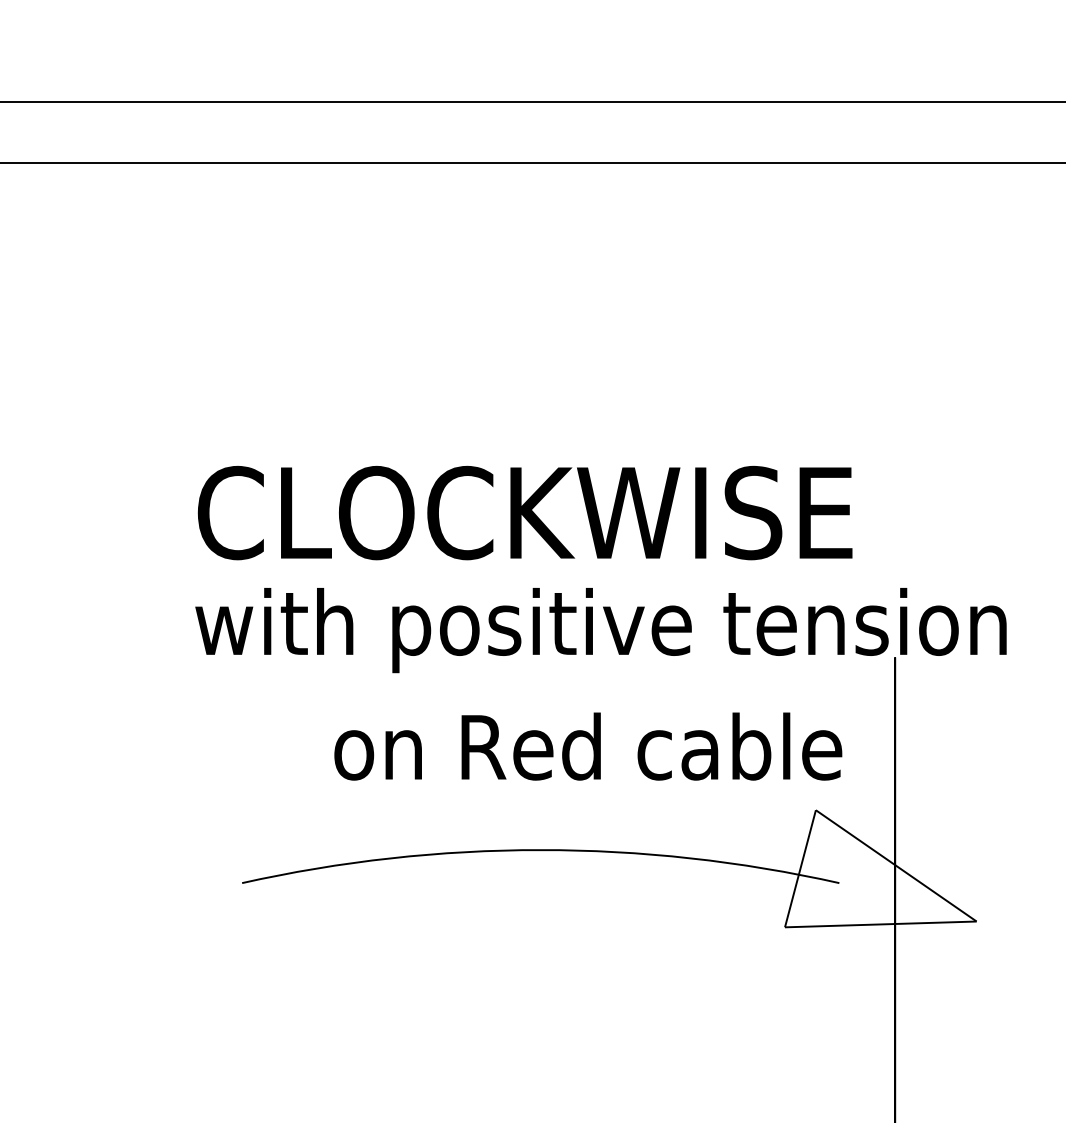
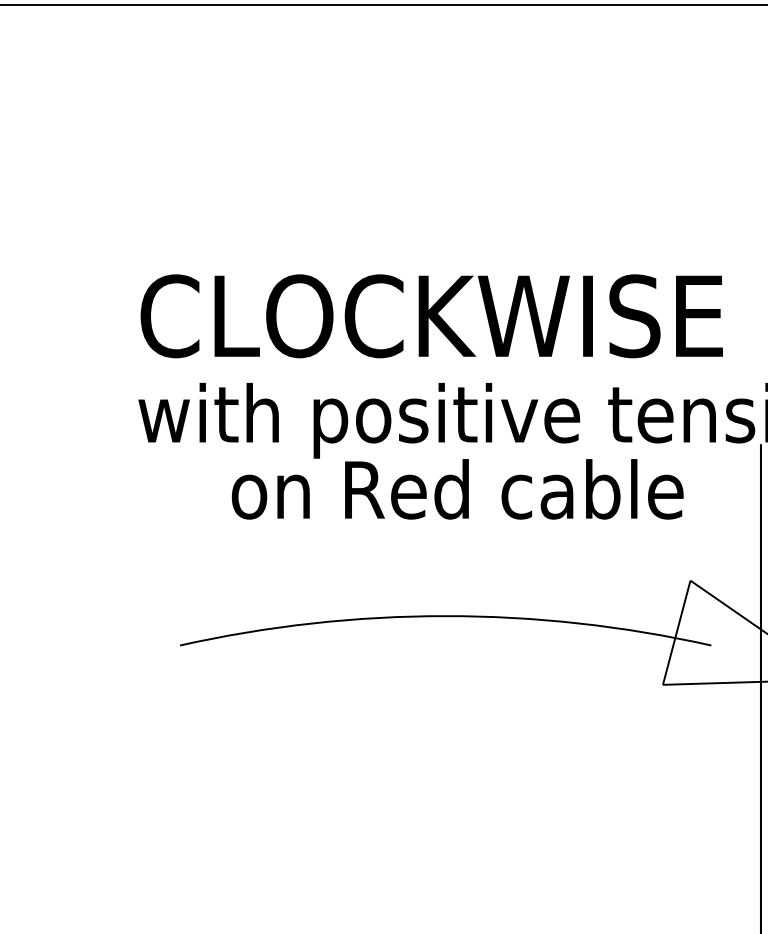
text: (588, 746) -> (457, 489), moved

